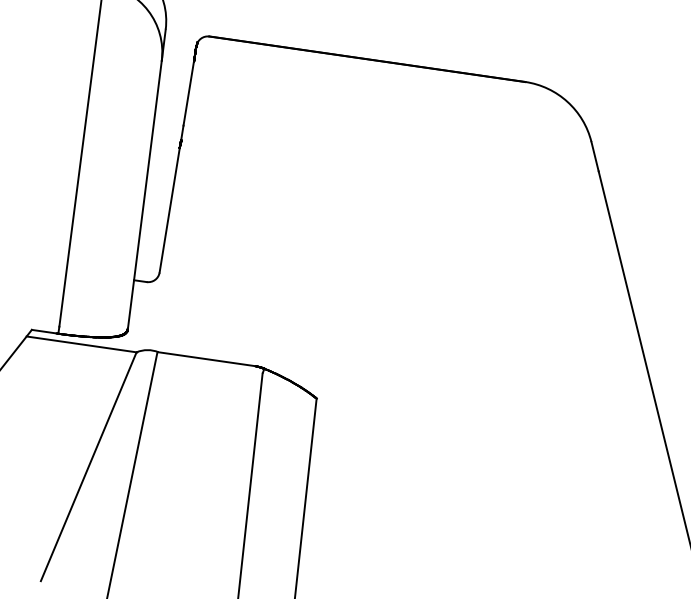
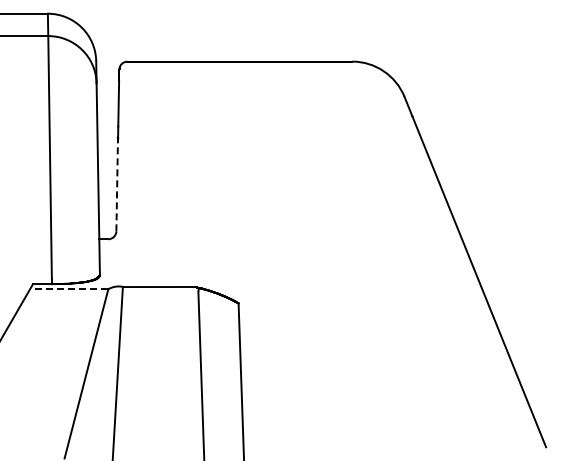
line: (170, 209) -> (117, 186), solid -> dashed
line: (80, 344) -> (68, 289), solid -> dashed

